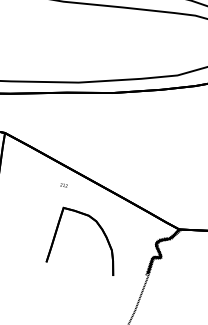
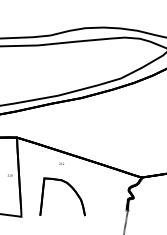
part: (99, 229) -> (70, 187), moved

